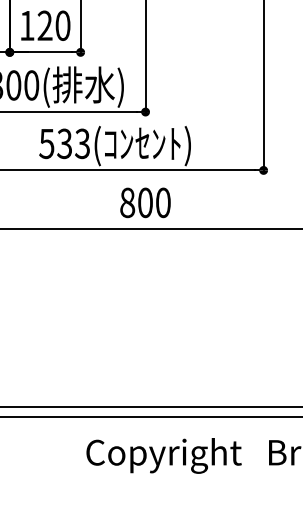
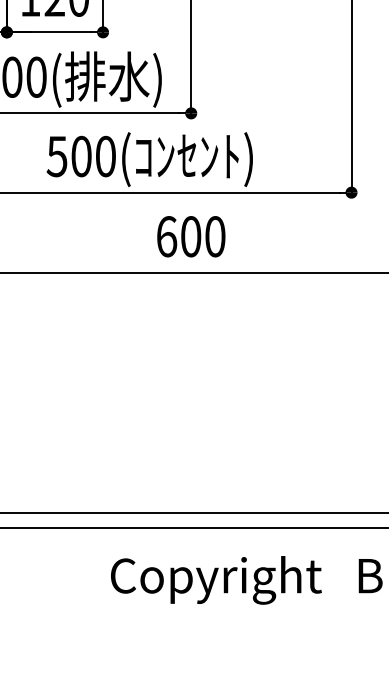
text: (73, 143) -> (93, 156), 533( -> 500(
text: (127, 202) -> (166, 236), 800 -> 600

